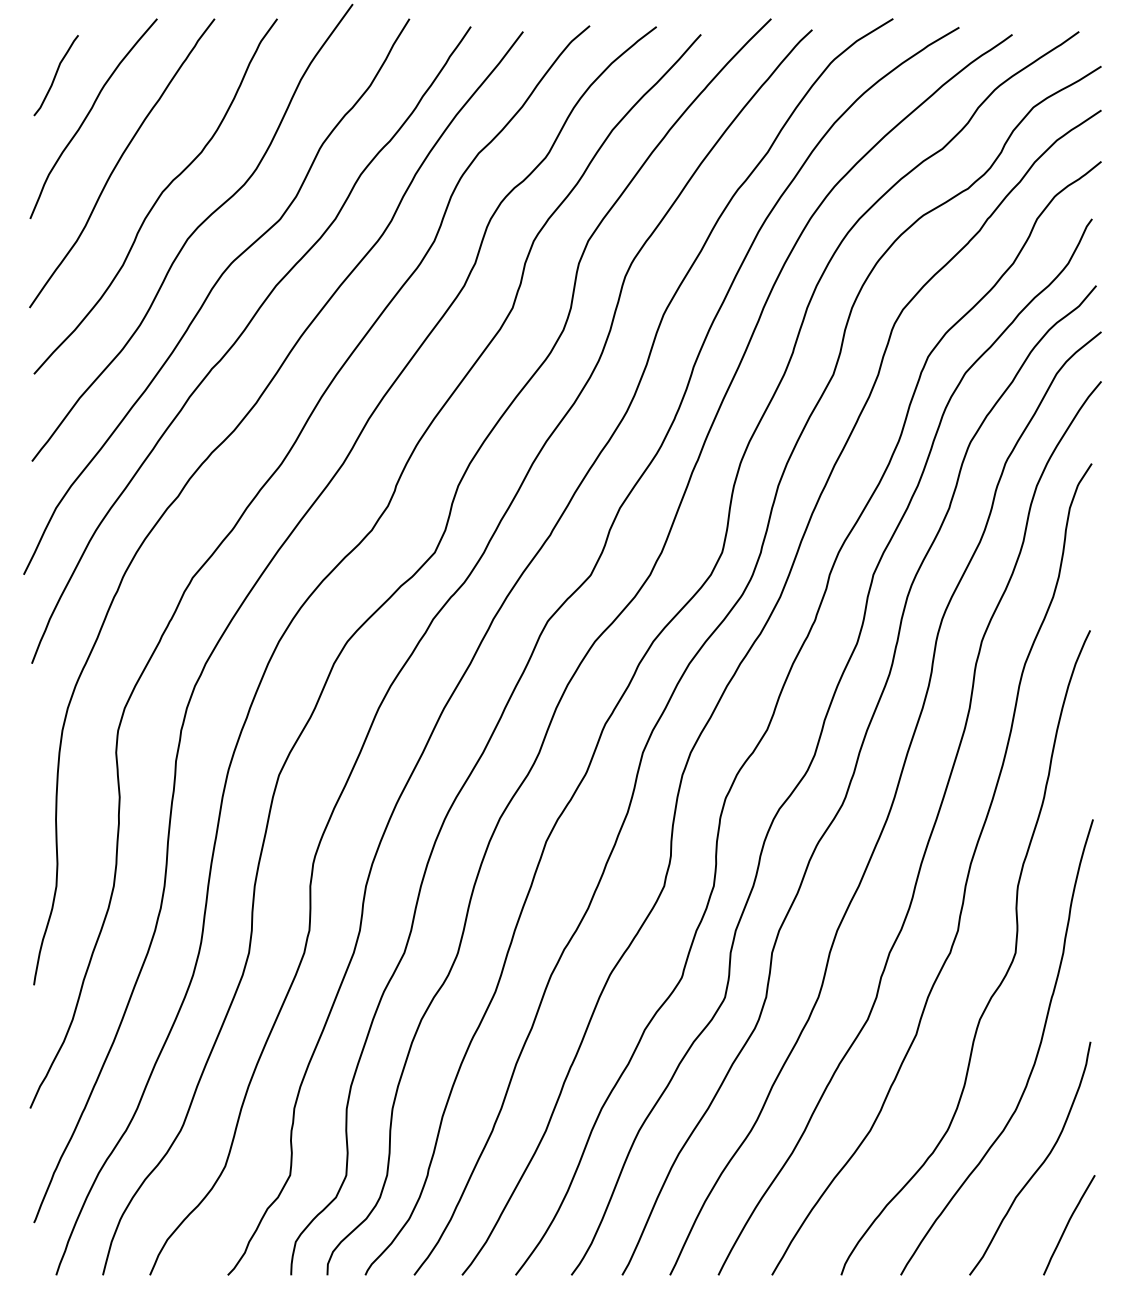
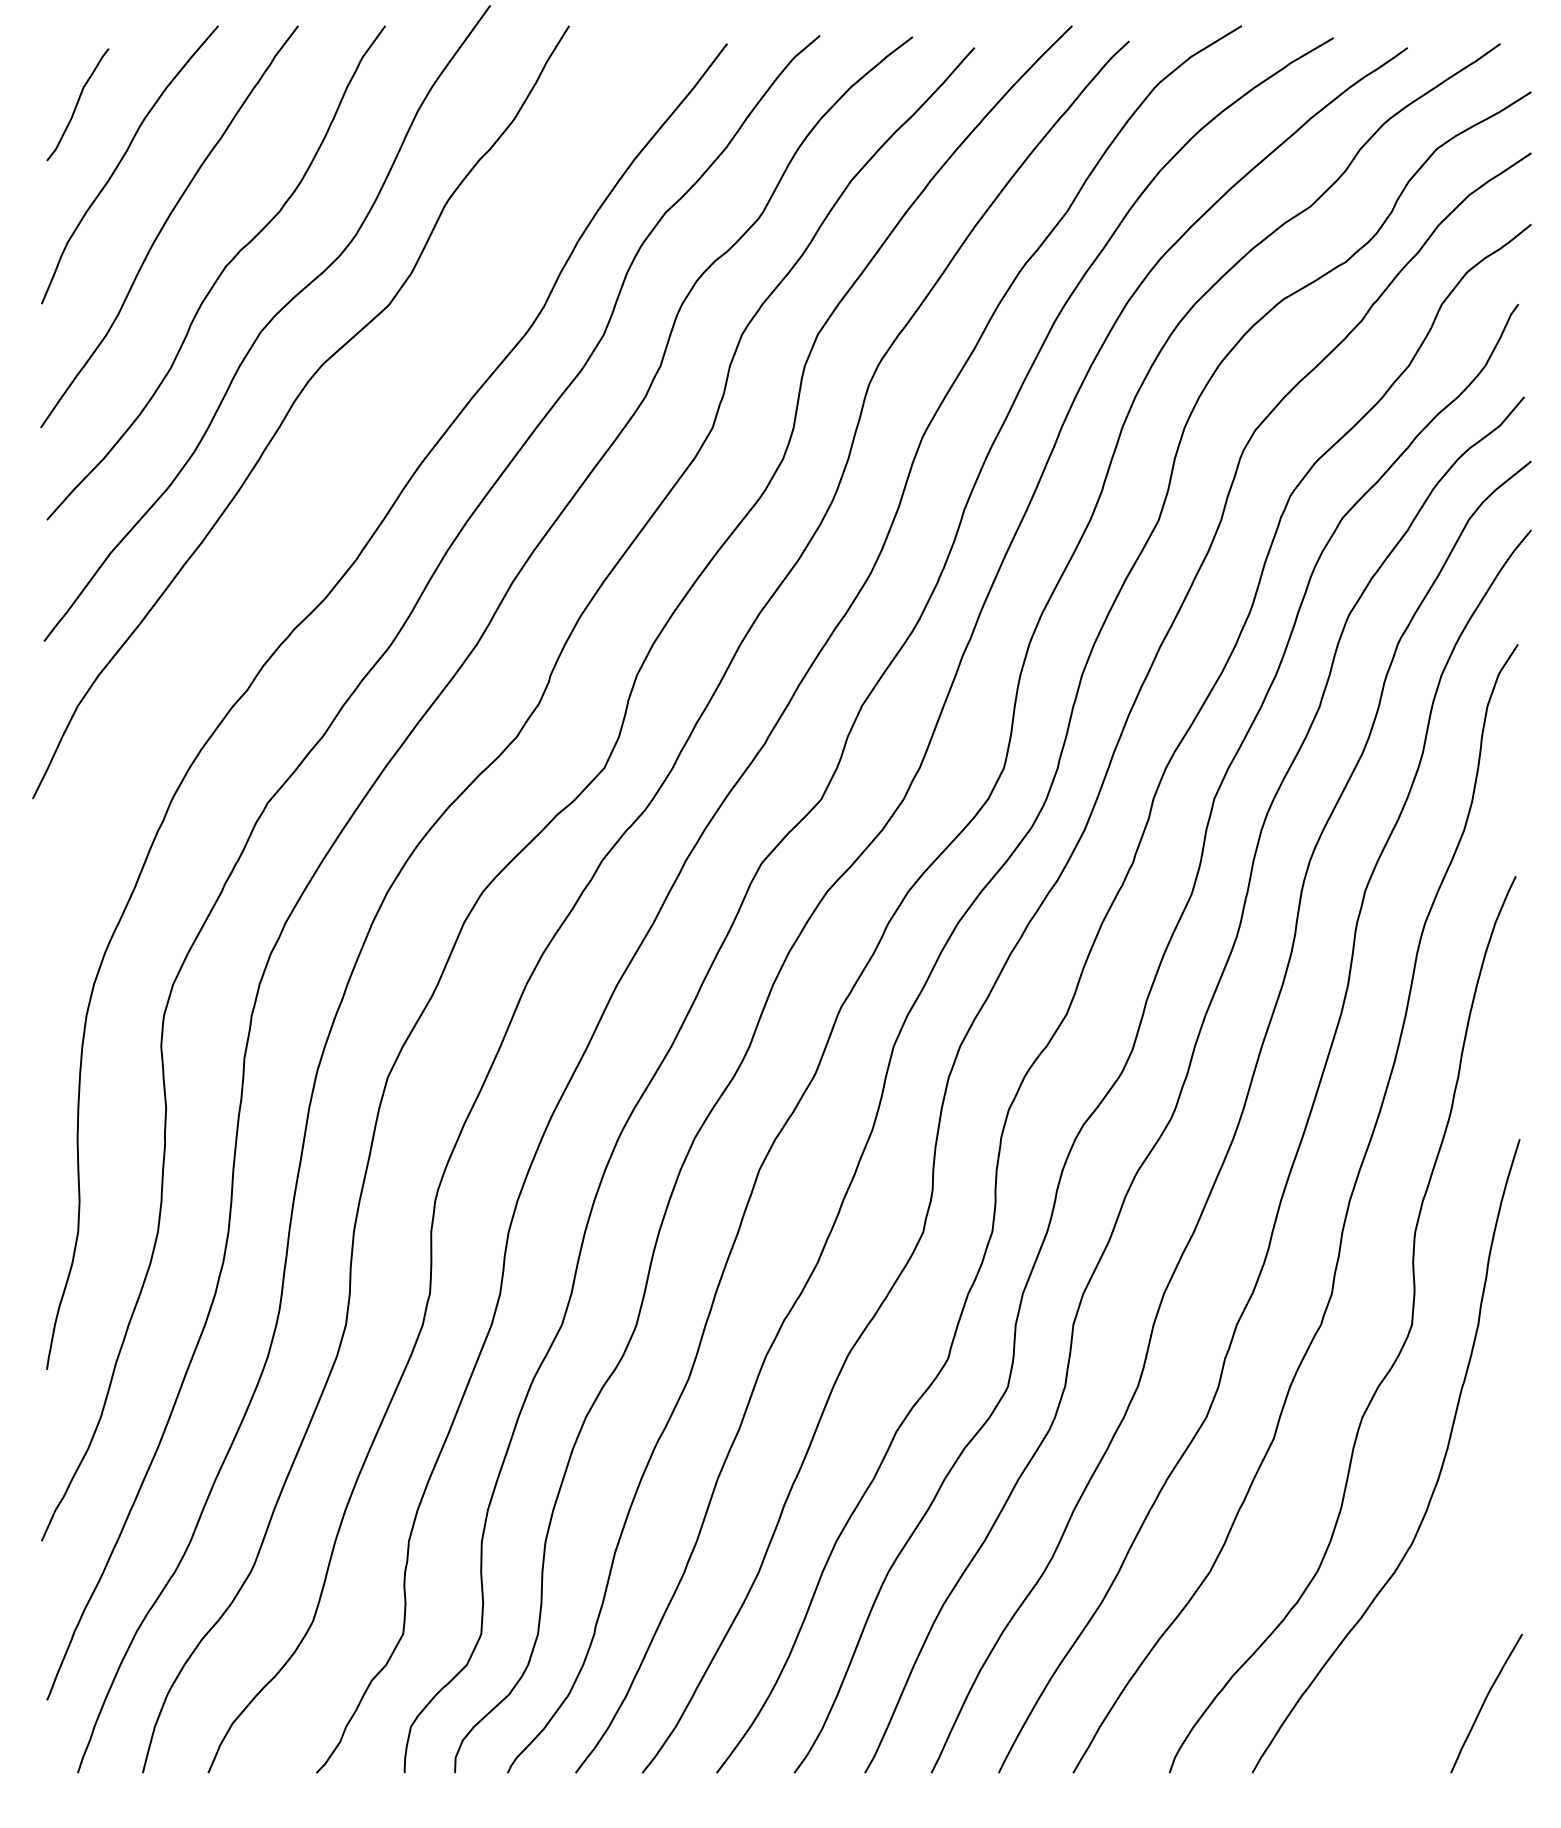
curve: (241, 335) -> (335, 466), removed
curve: (1038, 1166) -> (1444, 1622), removed

